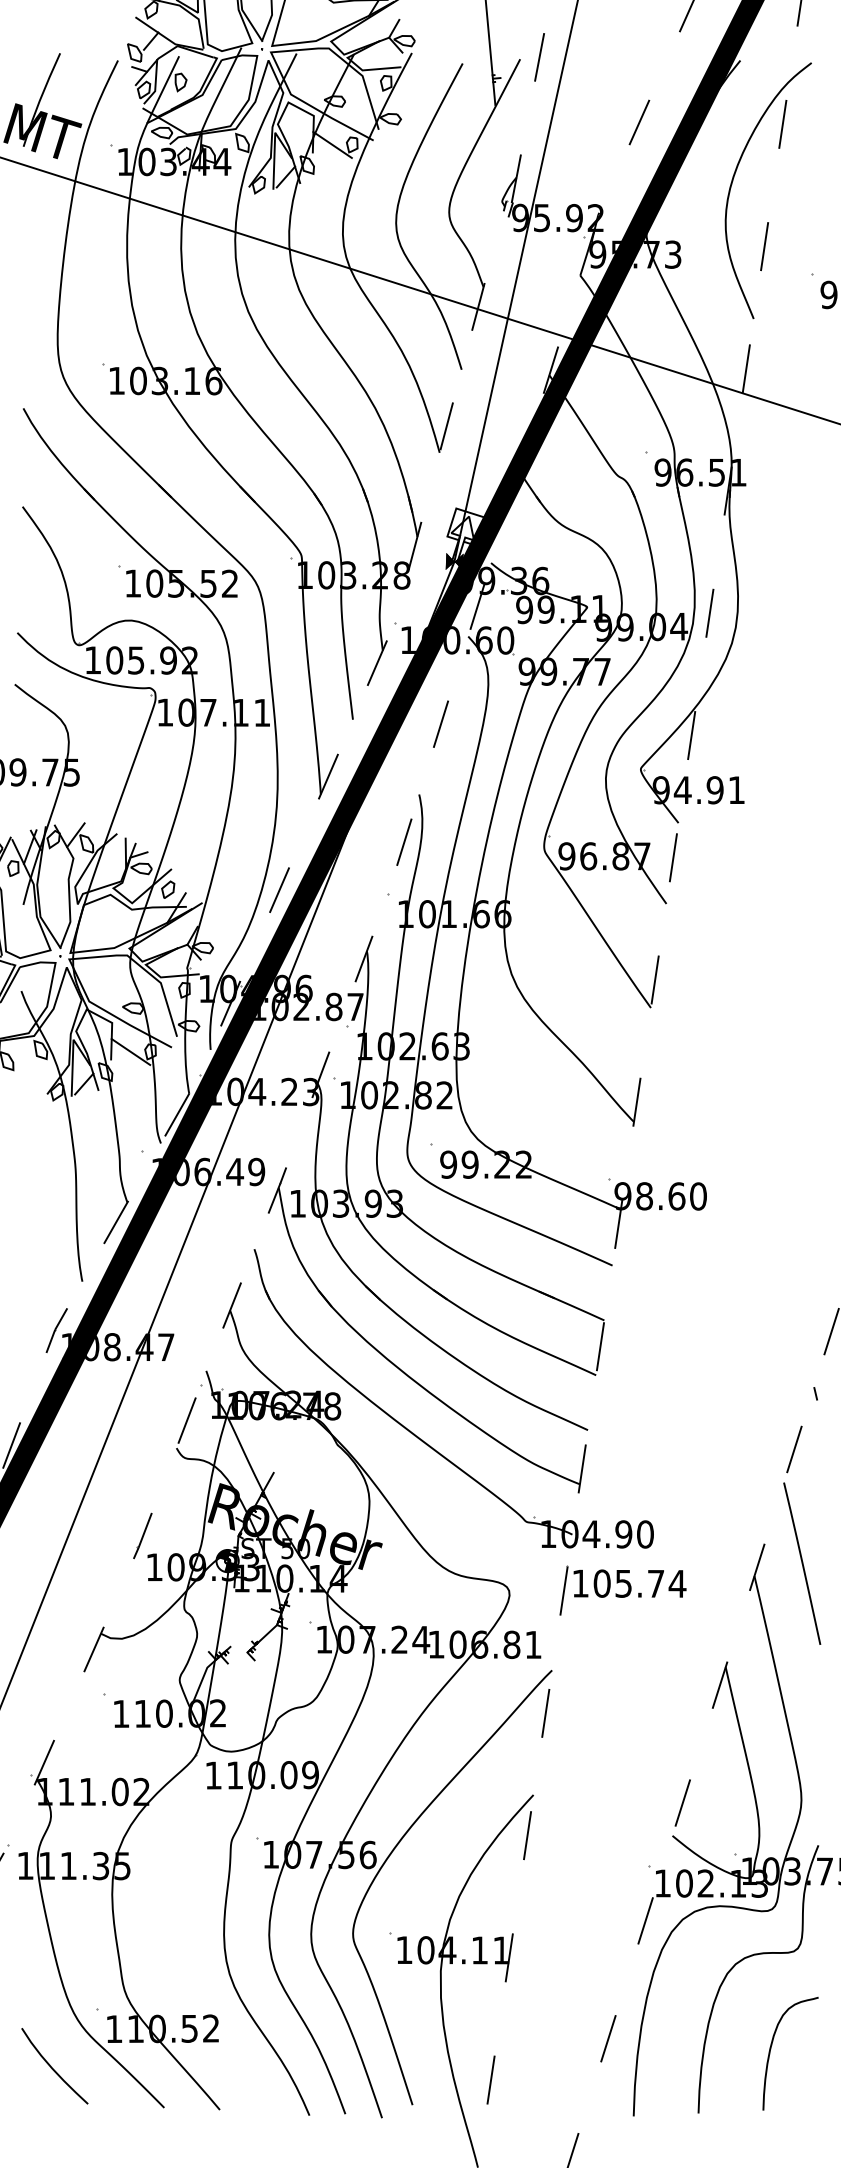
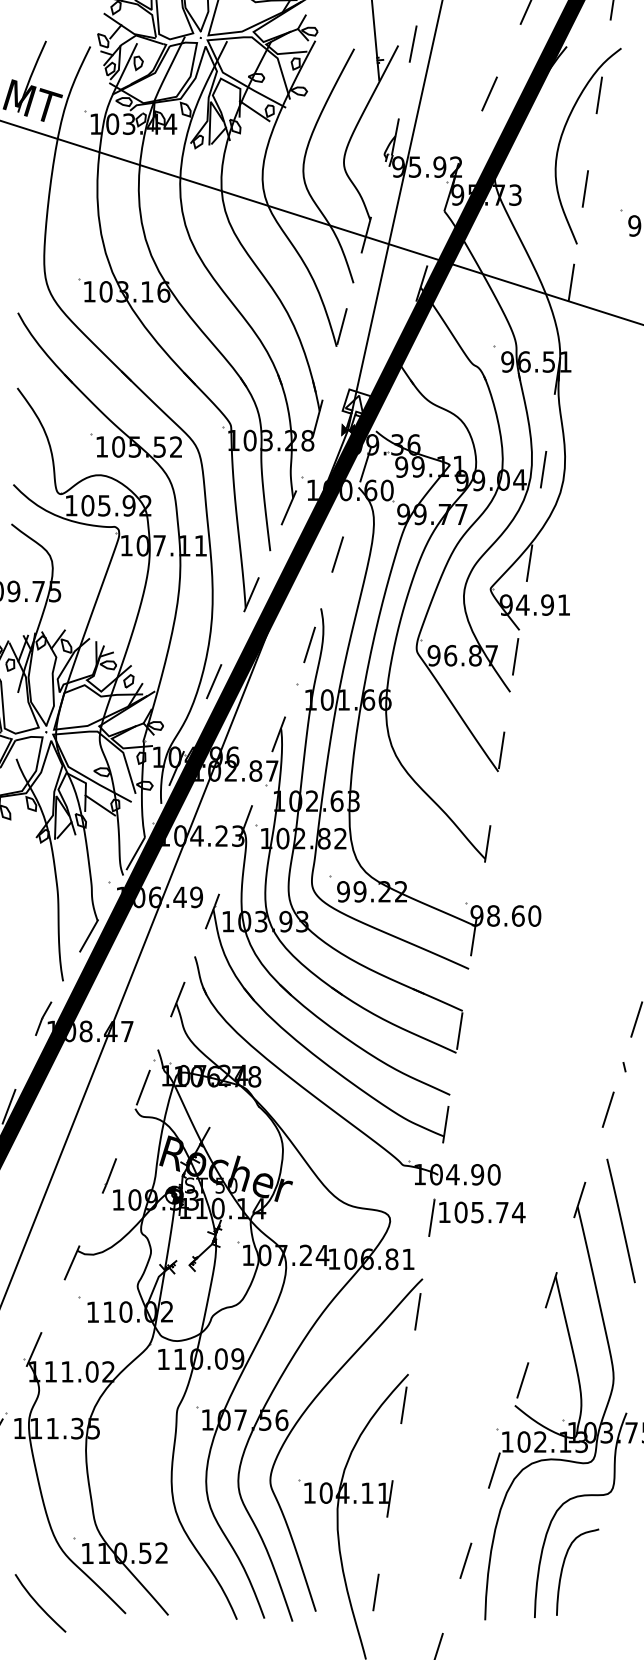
line: (802, 1563) -> (621, 1220), moved
curve: (771, 2049) -> (563, 1569), moved
curve: (52, 2067) -> (38, 1604), moved

